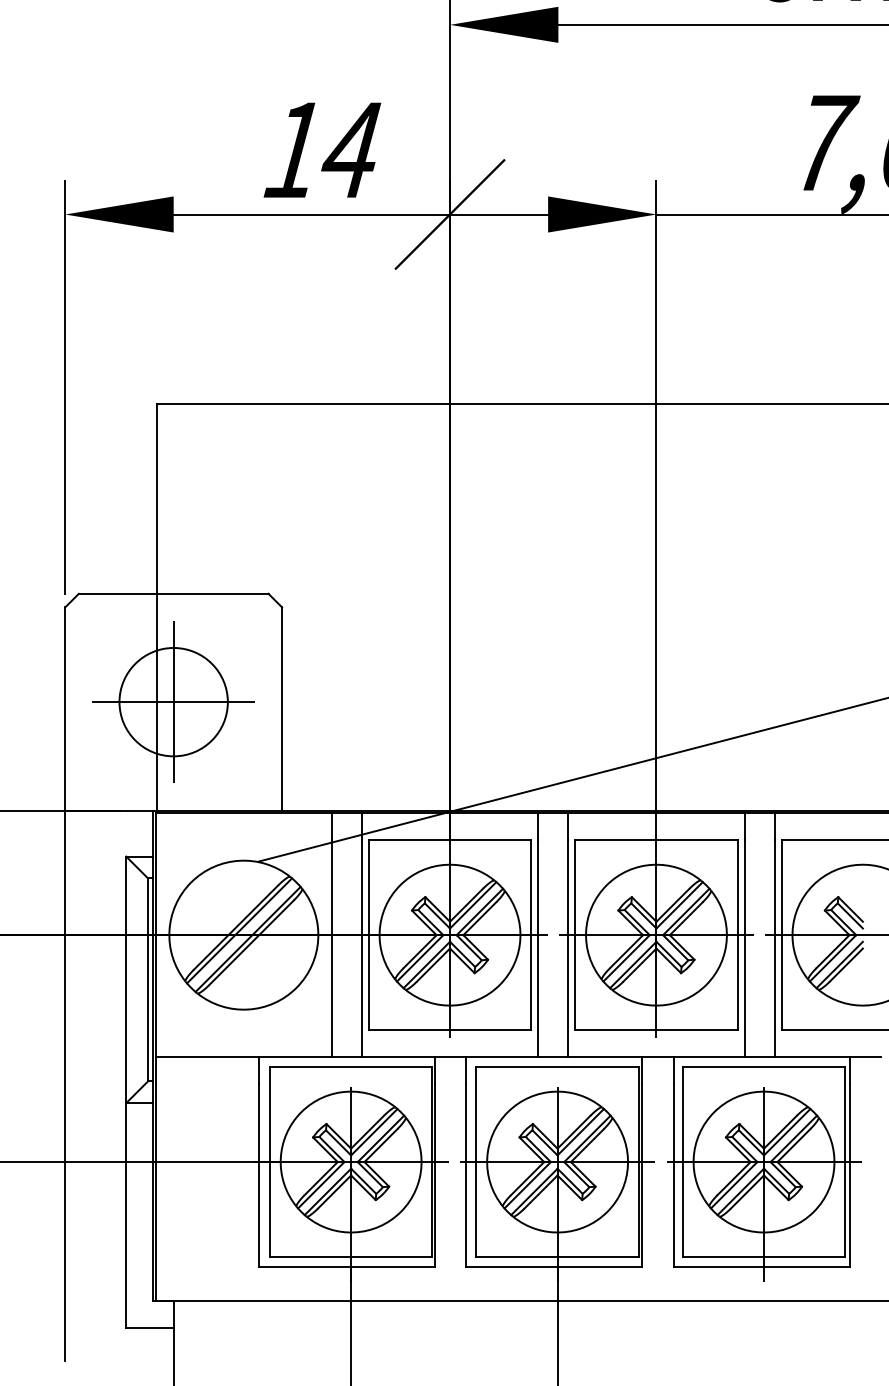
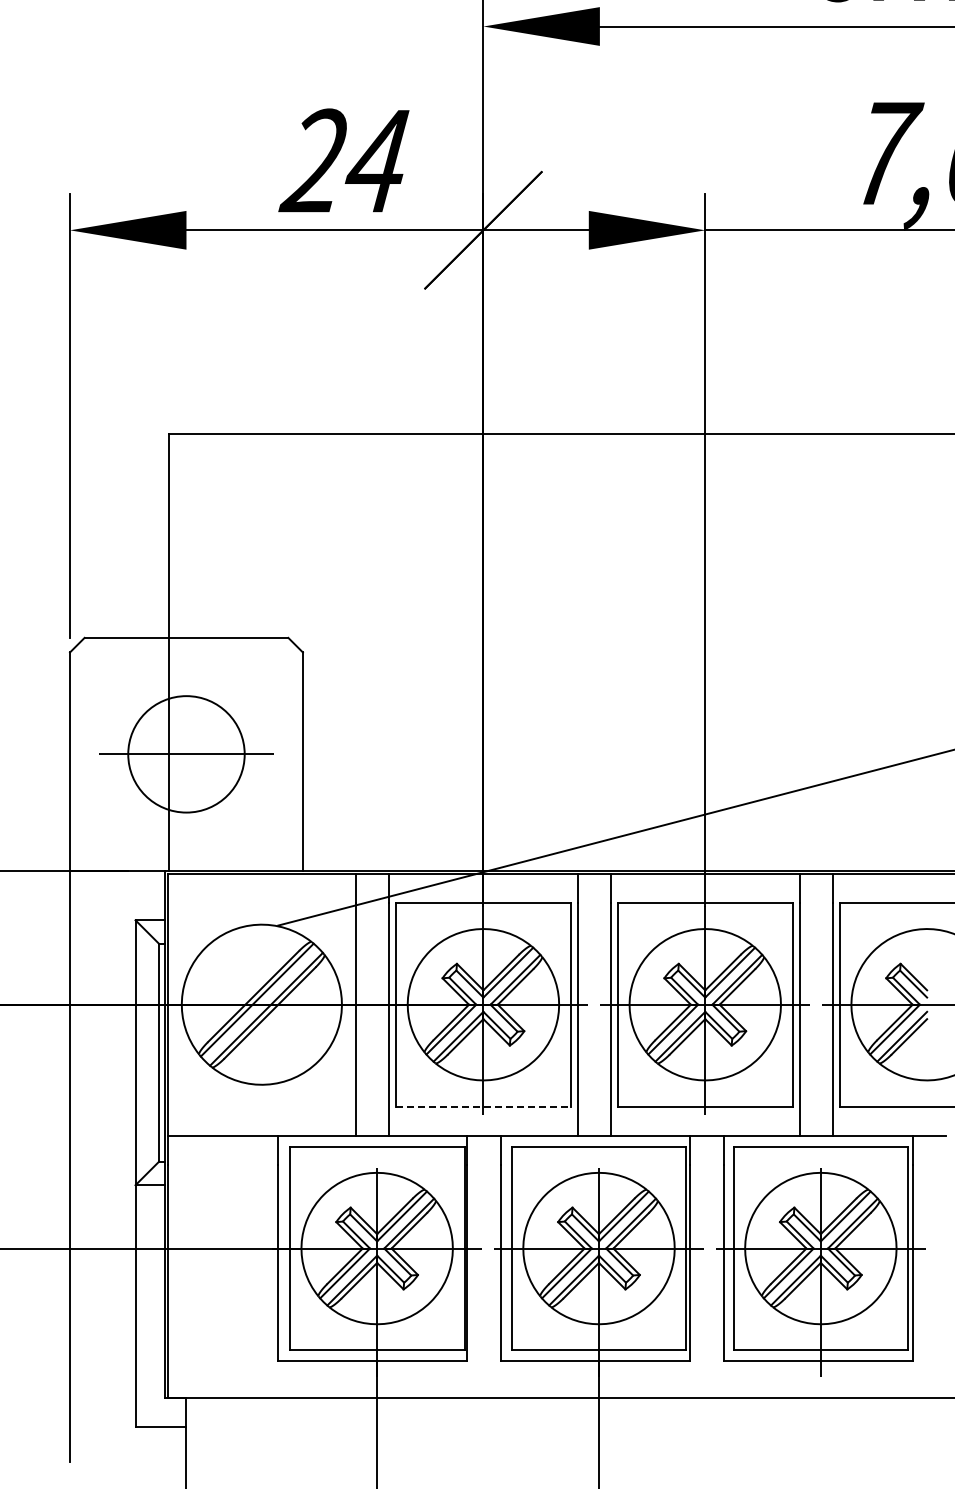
text: (290, 149) -> (312, 160), 14 -> 24
line: (173, 702) -> (186, 754), removed
line: (450, 1029) -> (483, 1106), solid -> dashed

